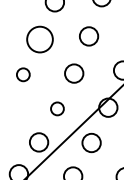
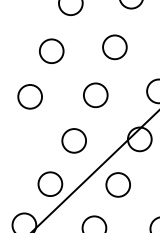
circle: (39, 38) -> (51, 50), size x0.71
circle: (22, 74) -> (29, 96), size x1.43
circle: (56, 108) -> (73, 140), size x1.43

